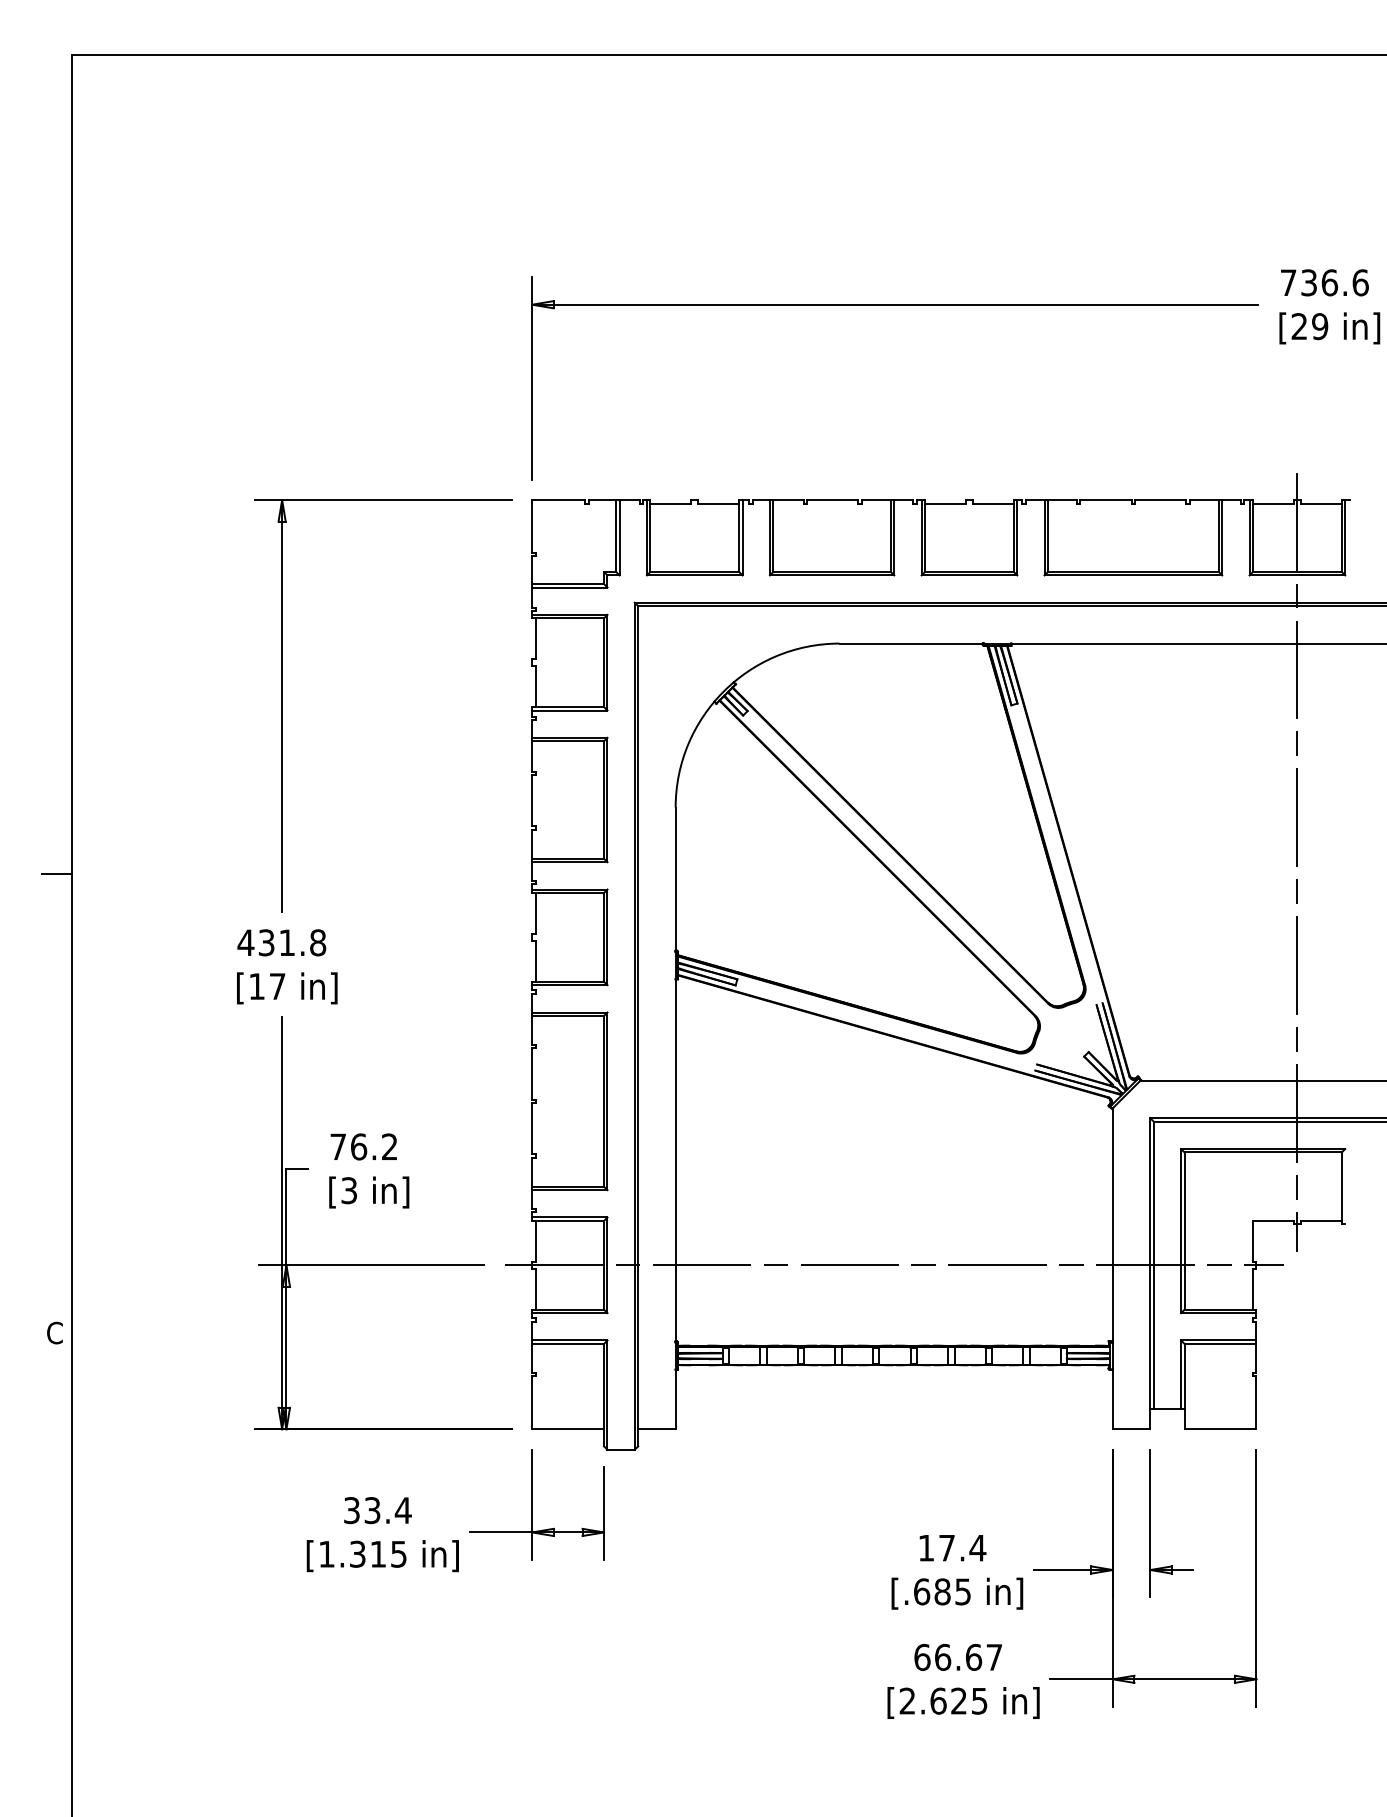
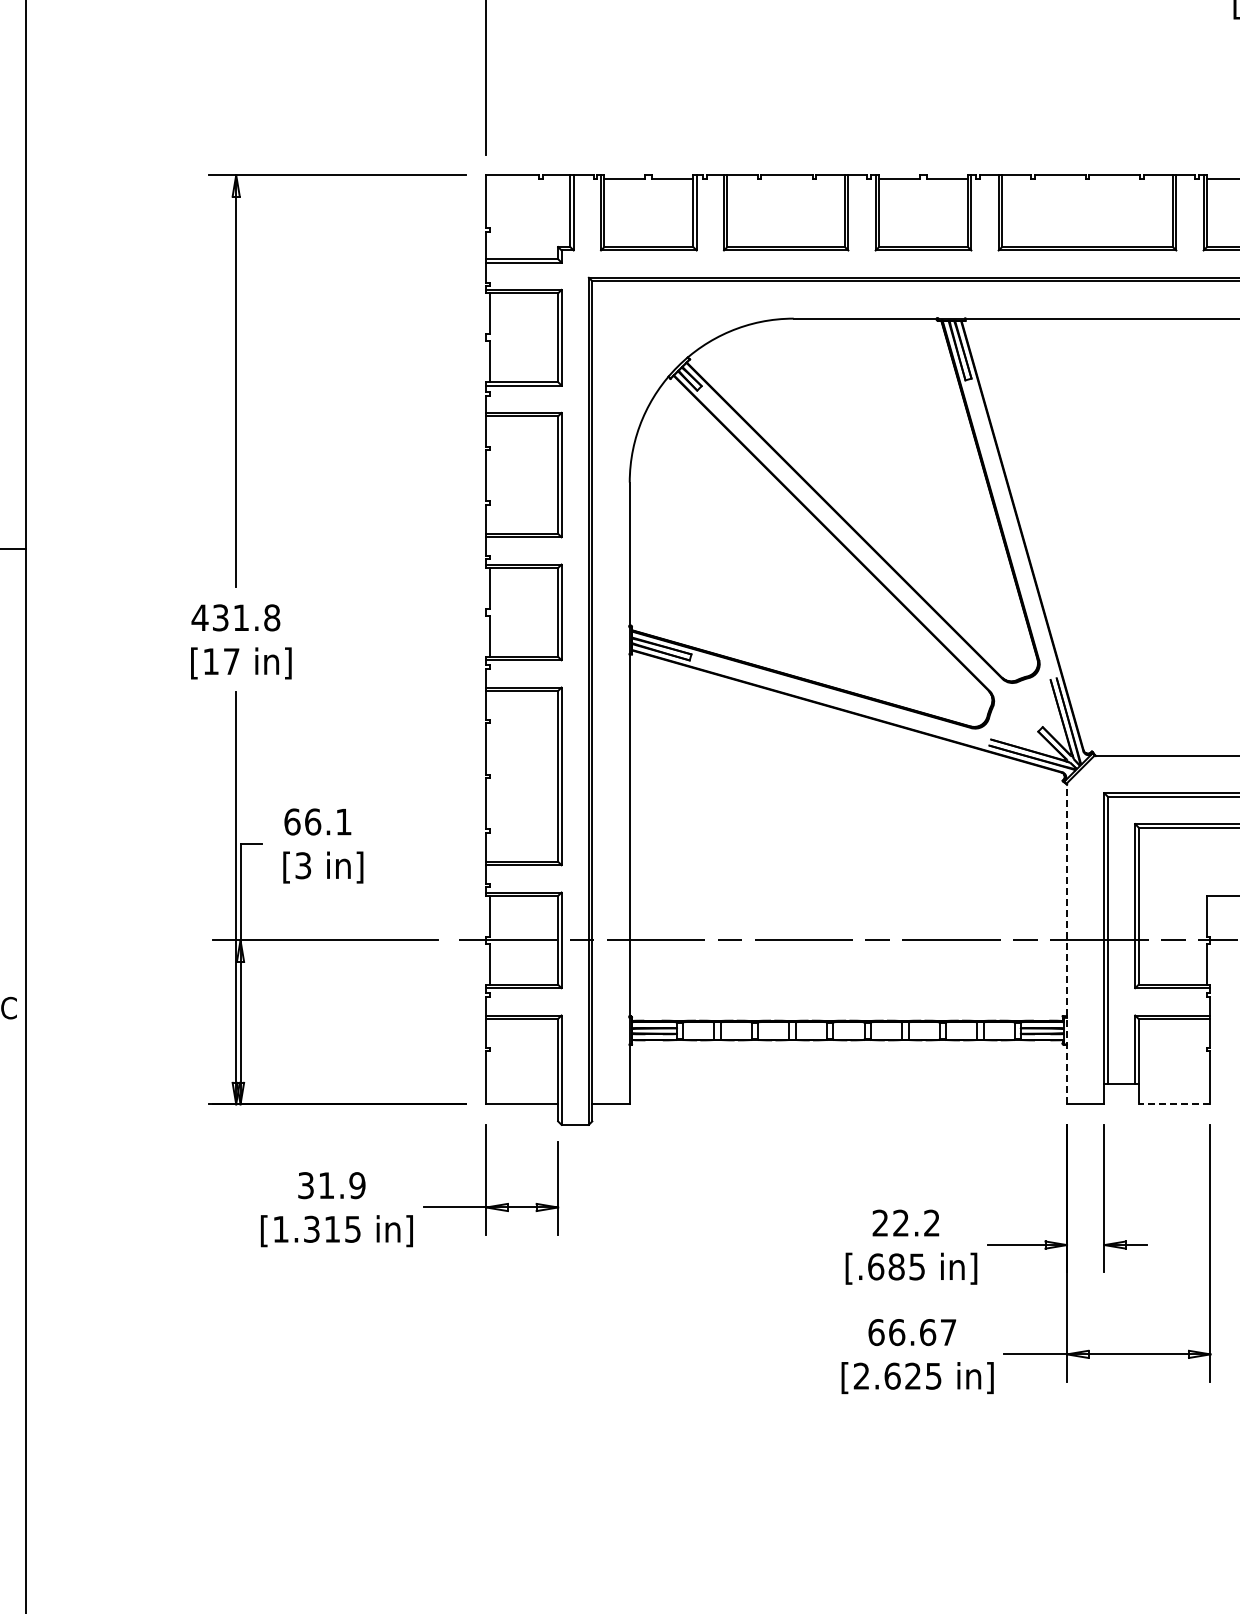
text: (363, 1146) -> (317, 821), 76.2 -> 66.1
line: (1112, 1268) -> (1066, 943), solid -> dashed
line: (1220, 1429) -> (1174, 1104), solid -> dashed
text: (387, 1510) -> (341, 1185), 33.4 -> 31.9
text: (952, 1547) -> (906, 1222), 17.4 -> 22.2

